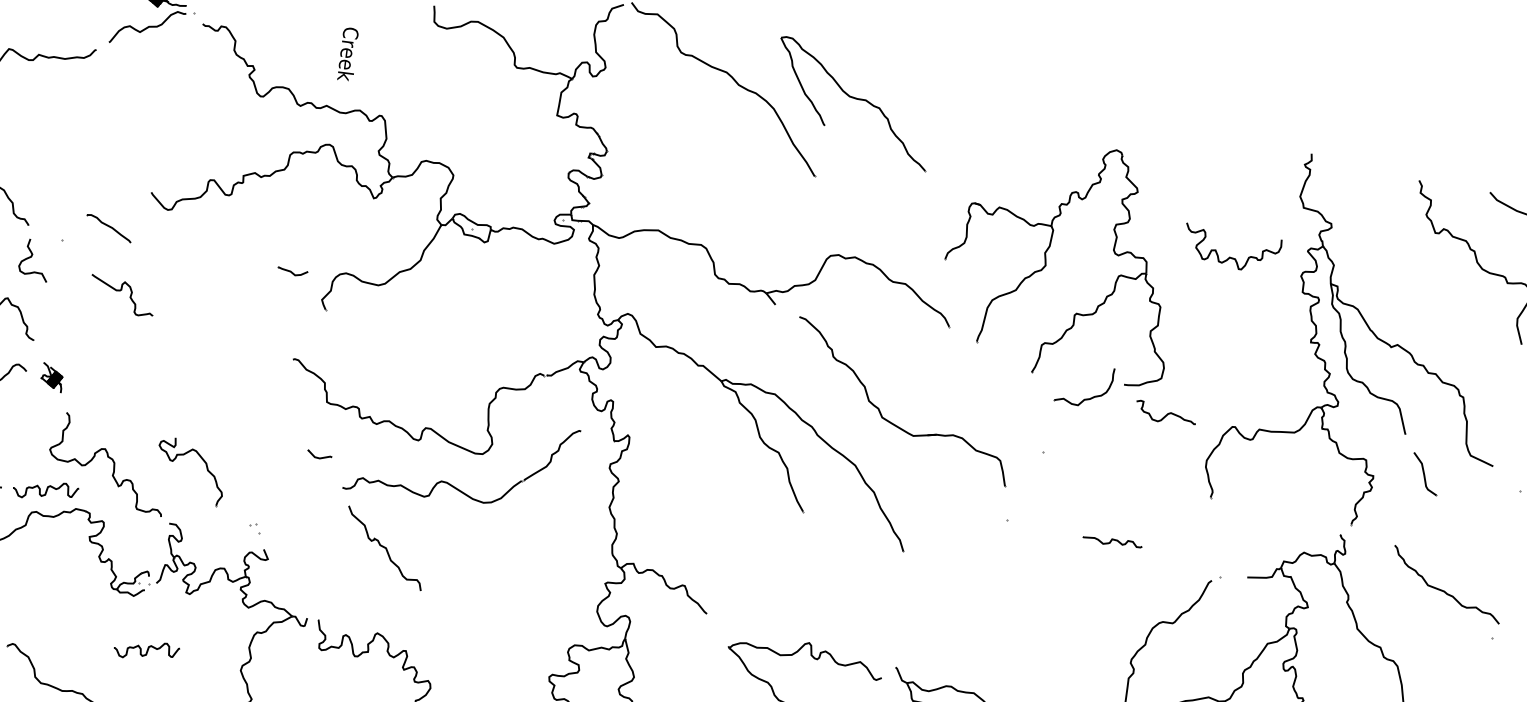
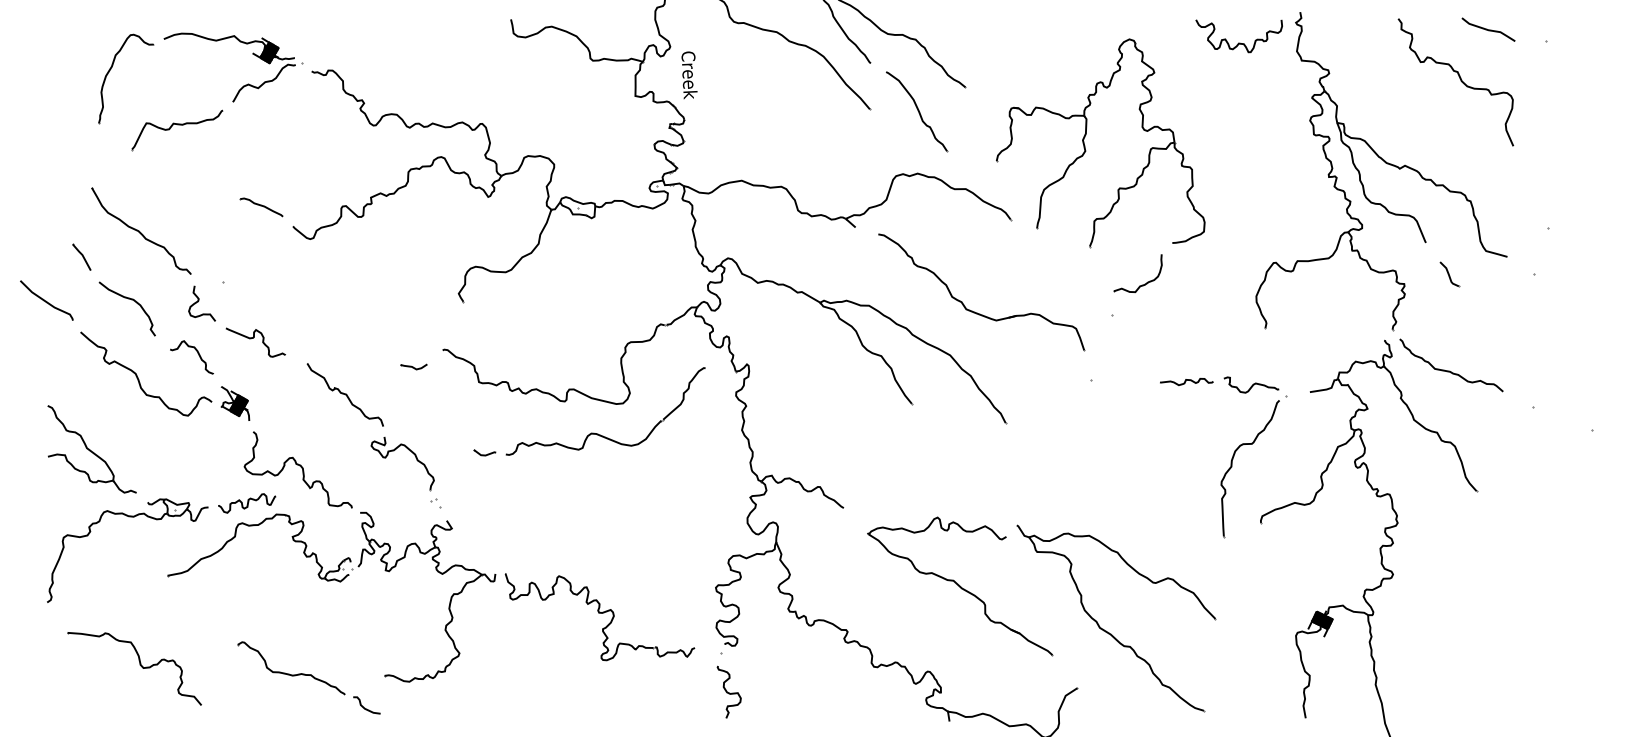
text: (348, 54) -> (689, 75), moved
part: (867, 188) -> (917, 111), added
part: (108, 228) -> (261, 207), moved
curve: (1229, 256) -> (1238, 42), moved
part: (292, 271) -> (413, 366), moved
curve: (120, 291) -> (253, 338), moved
part: (52, 377) -> (235, 403), size x1.43
part: (1087, 398) -> (1142, 284), moved
curve: (1167, 413) -> (1252, 384), moved
part: (319, 454) -> (484, 452), moved
part: (205, 467) -> (415, 458), moved
part: (1425, 474) -> (1449, 274), size x0.71
curve: (384, 547) -> (344, 394), moved
curve: (1443, 589) -> (1449, 370), moved
curve: (146, 650) -> (360, 627), removed

